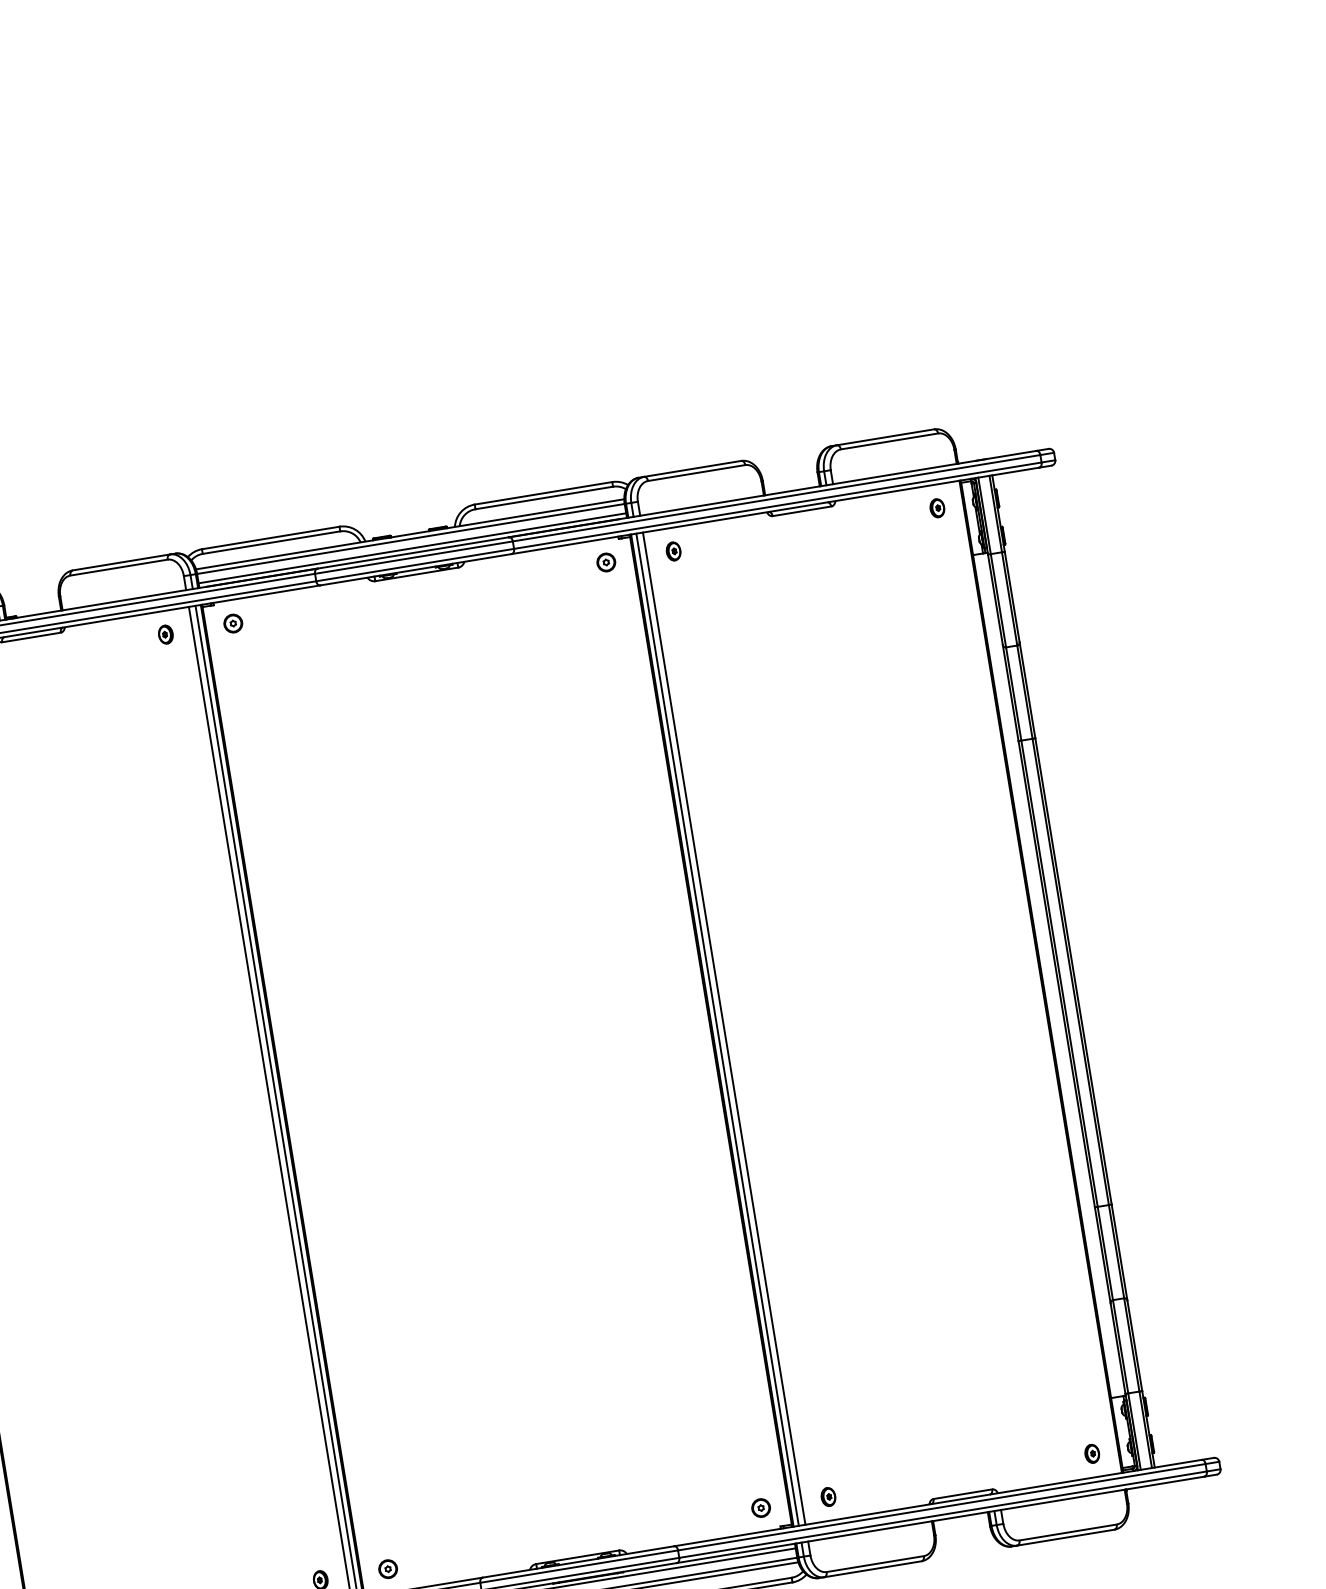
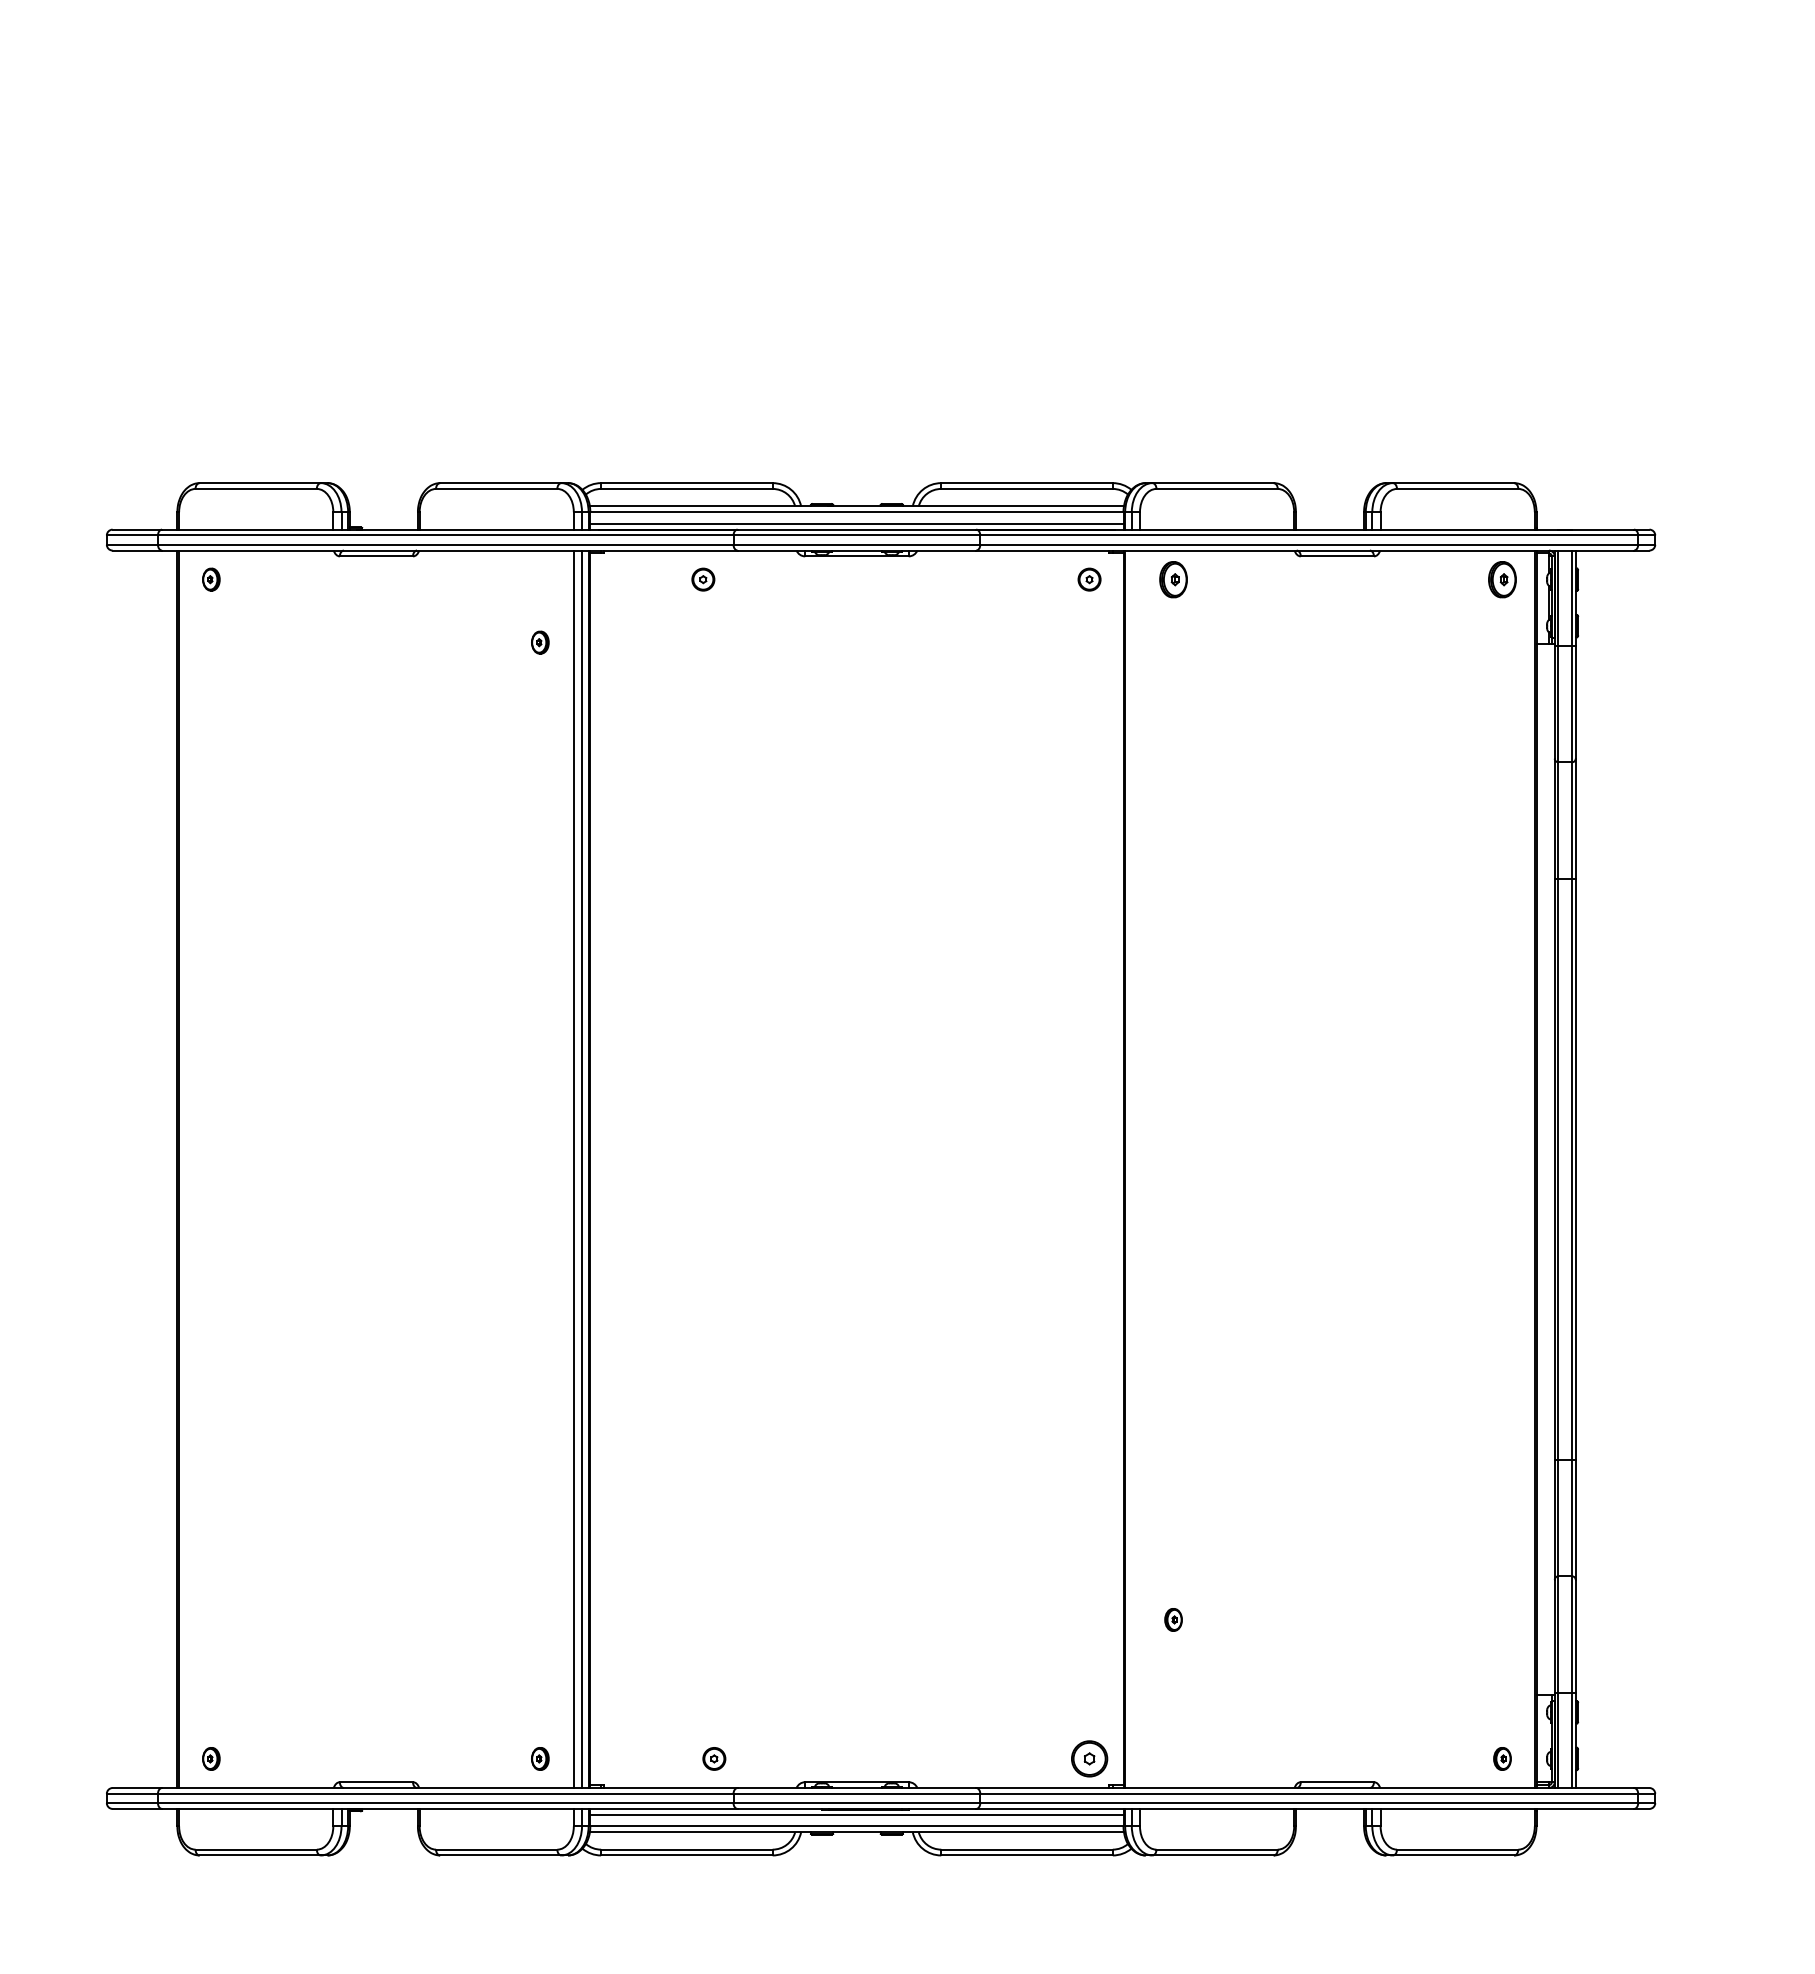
part: (937, 508) -> (1502, 579), size x1.6
part: (673, 551) -> (1173, 579), size x1.6
part: (233, 623) -> (703, 579), moved
part: (166, 634) -> (540, 642), moved
line: (724, 1028) -> (1140, 1169), removed
line: (717, 1029) -> (1131, 1169), removed
part: (828, 1496) -> (1173, 1619), moved
part: (761, 1507) -> (1089, 1758), size x1.6
part: (388, 1568) -> (714, 1758), moved

